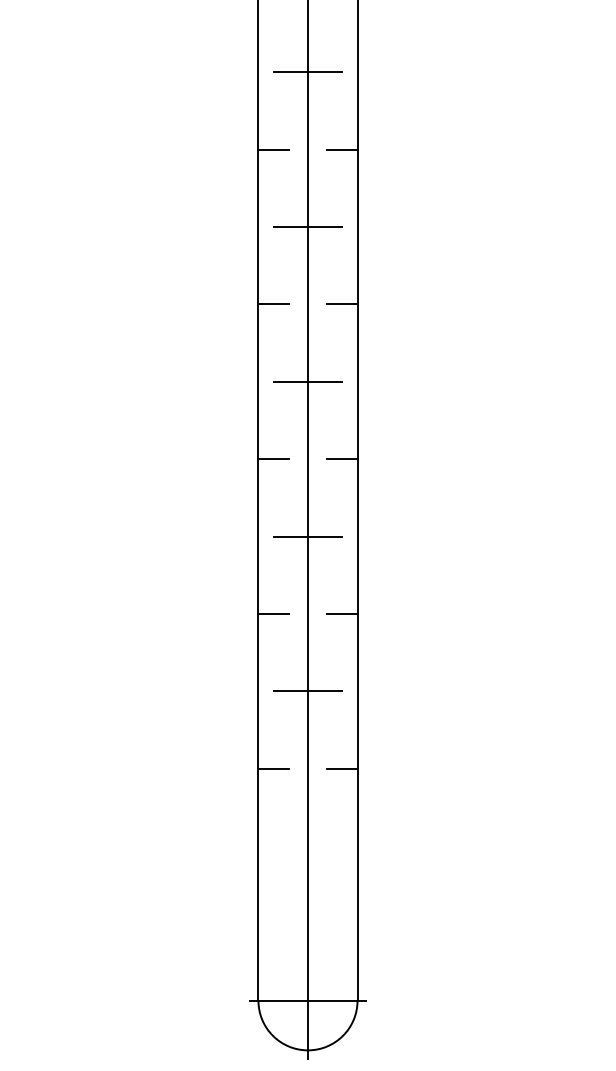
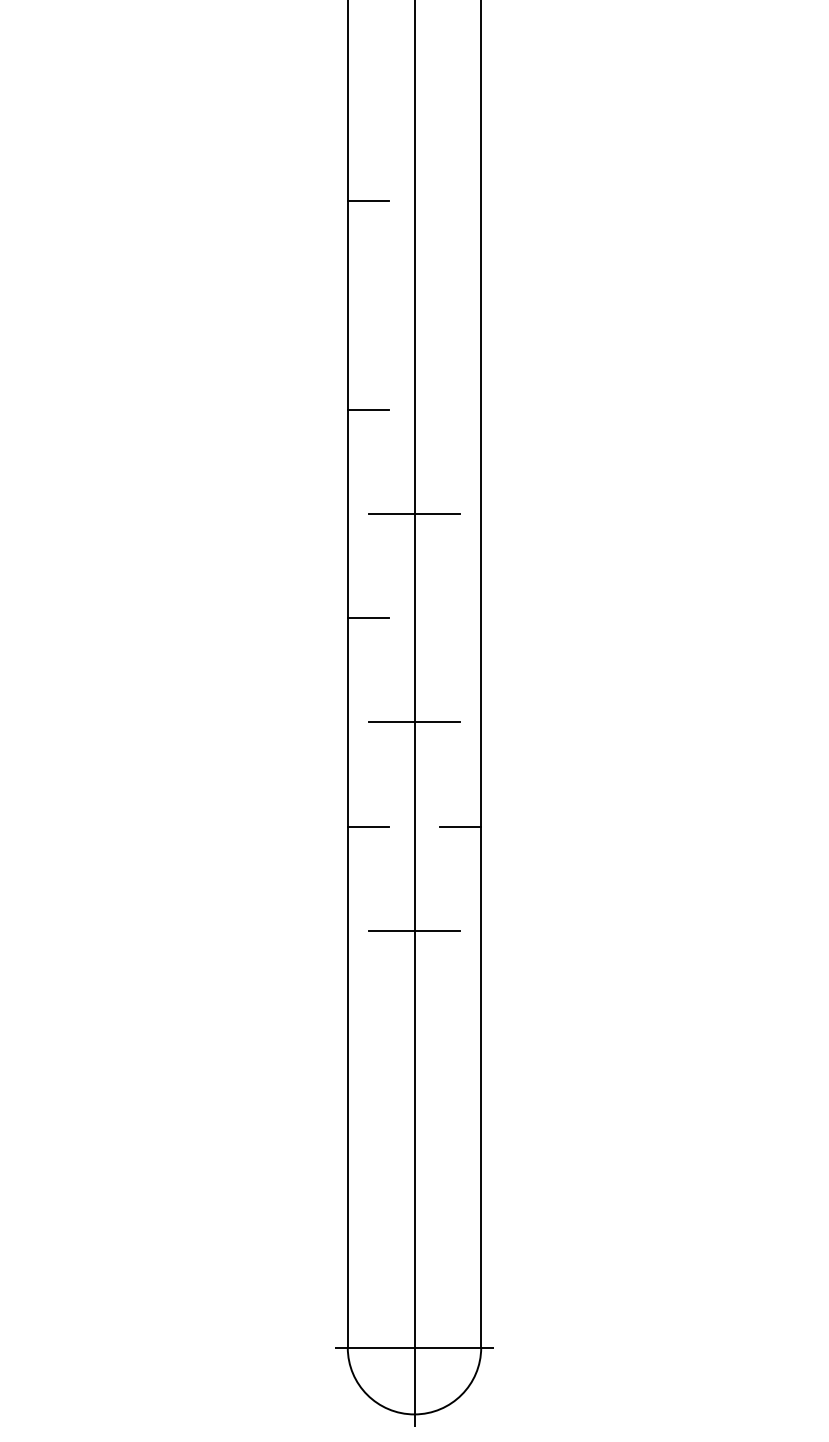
line: (308, 72) -> (414, 97), removed
line: (342, 149) -> (460, 201), removed
line: (308, 226) -> (414, 305), removed
line: (342, 304) -> (460, 409), removed
line: (342, 459) -> (460, 618), removed
line: (273, 769) -> (368, 1035), removed
line: (342, 769) -> (460, 1035), removed

